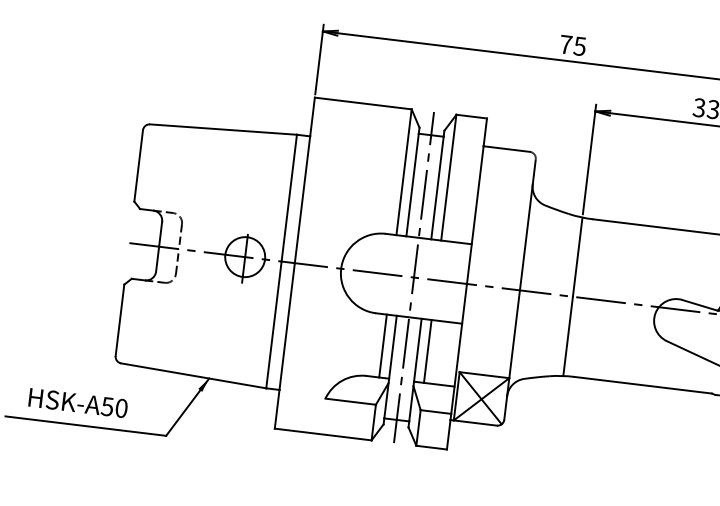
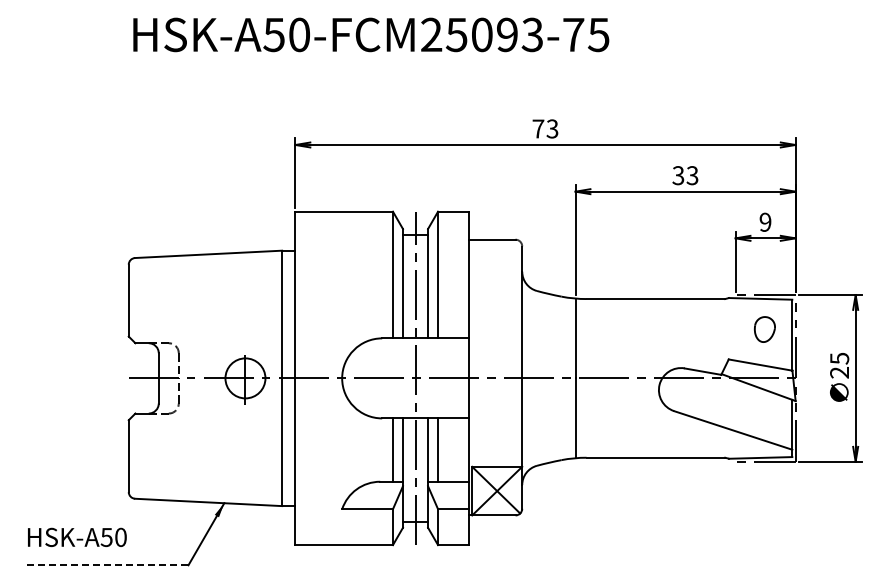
text: (580, 45) -> (552, 128), 75 -> 73
text: (78, 402) -> (77, 536), moved
line: (85, 426) -> (107, 565), solid -> dashed

